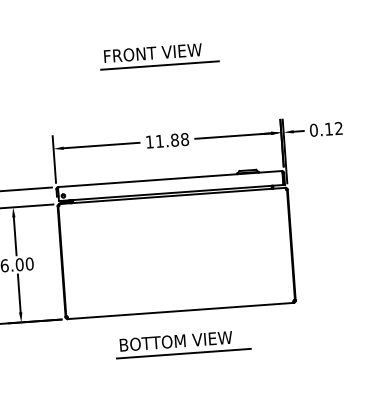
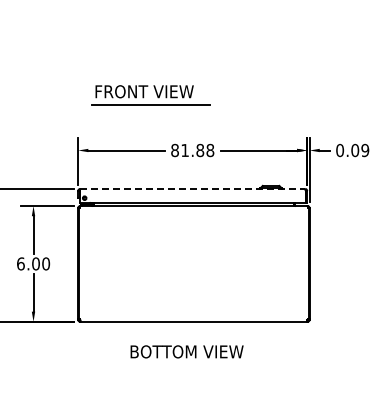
part: (159, 56) -> (150, 95), moved
text: (334, 128) -> (360, 150), 0.12 -> 0.09
text: (149, 142) -> (174, 150), 11.88 -> 81.88
line: (170, 178) -> (193, 188), solid -> dashed
line: (183, 353) -> (193, 364), removed

